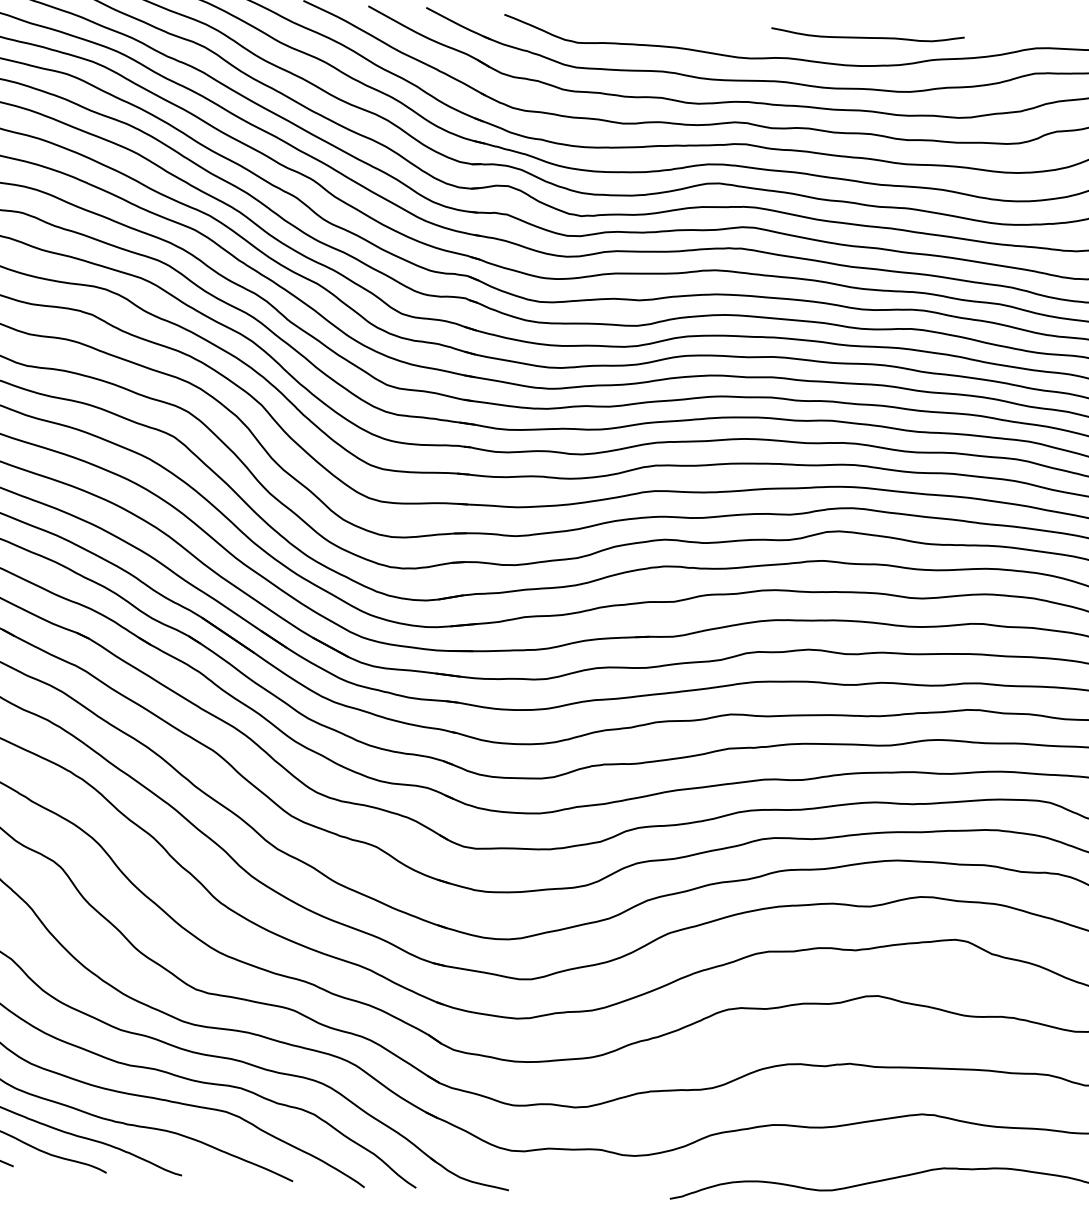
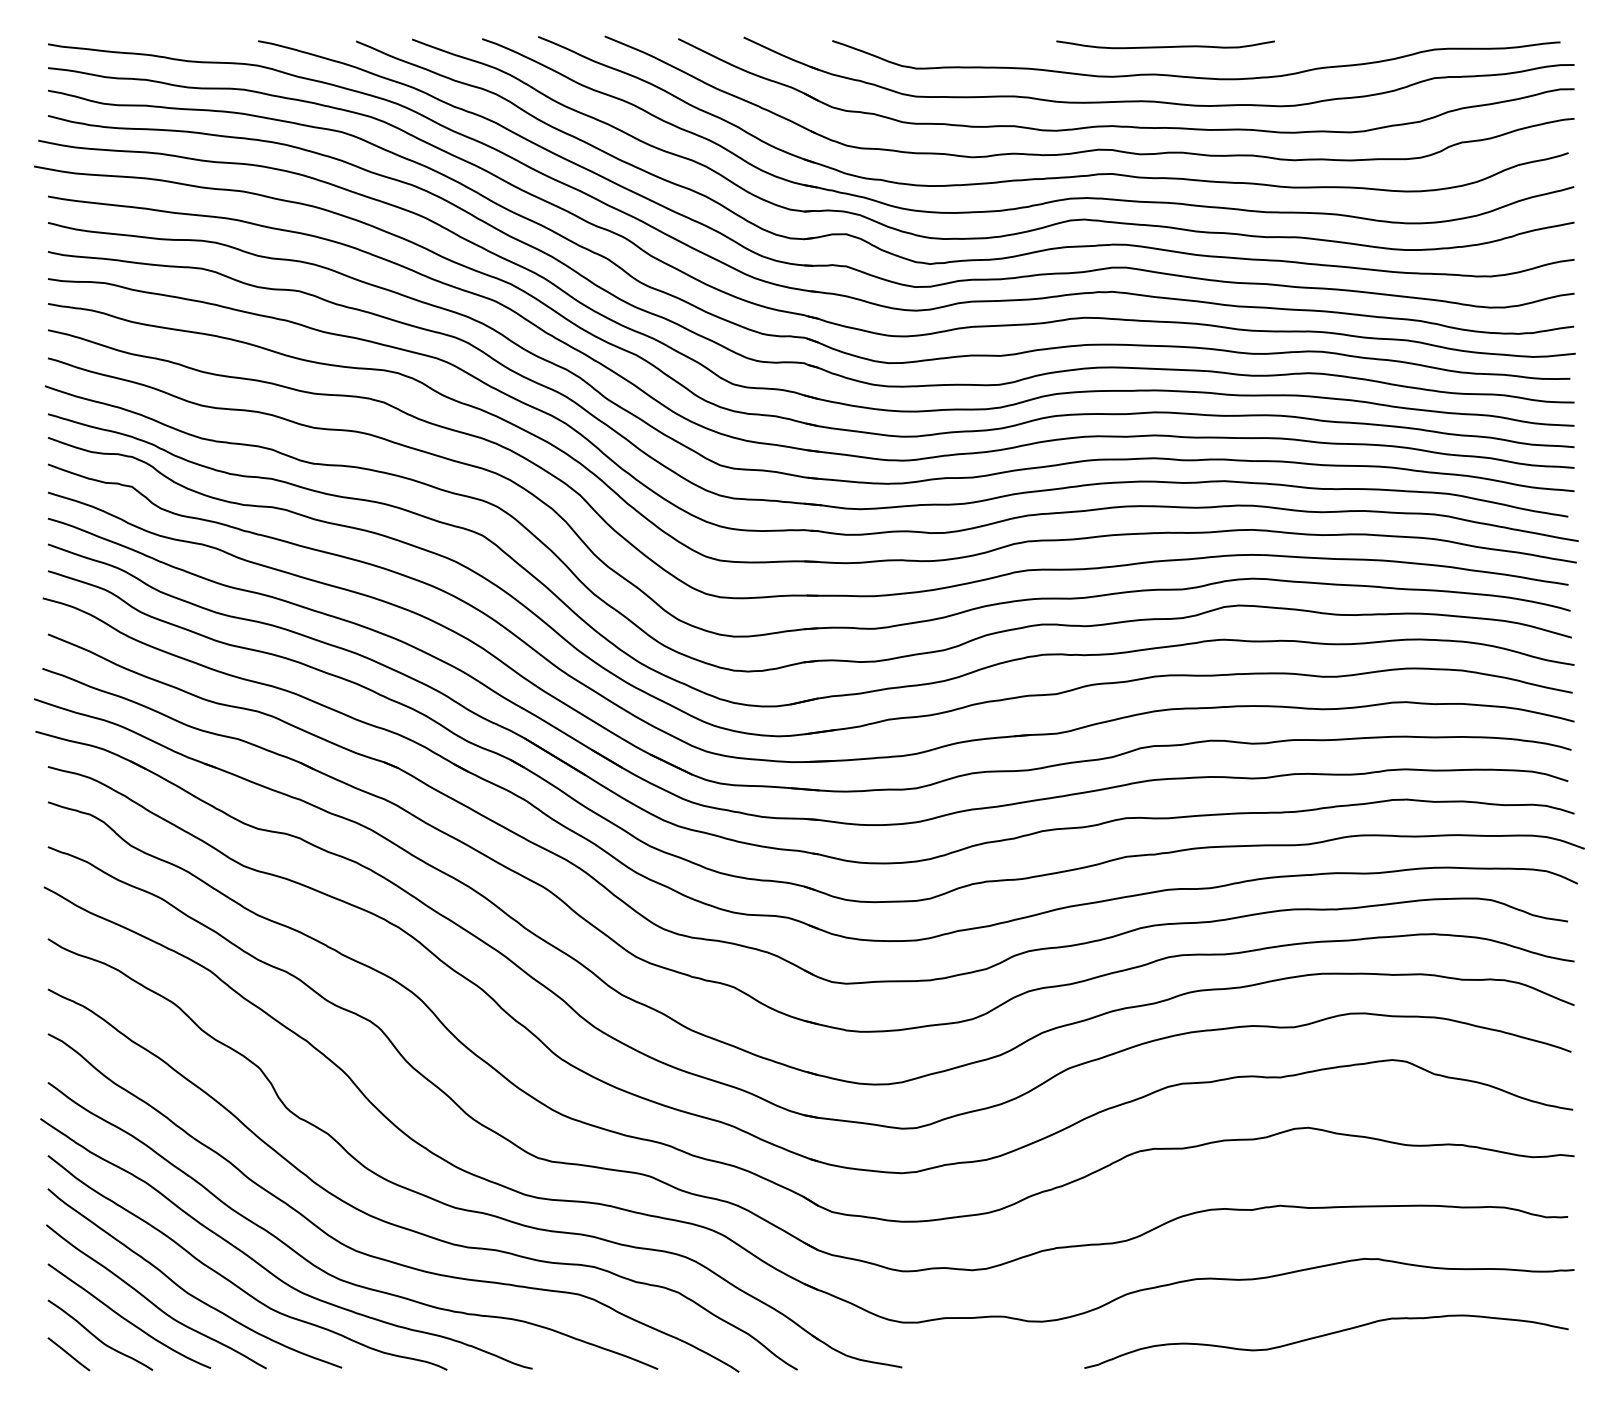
curve: (867, 37) -> (1165, 46), moved

